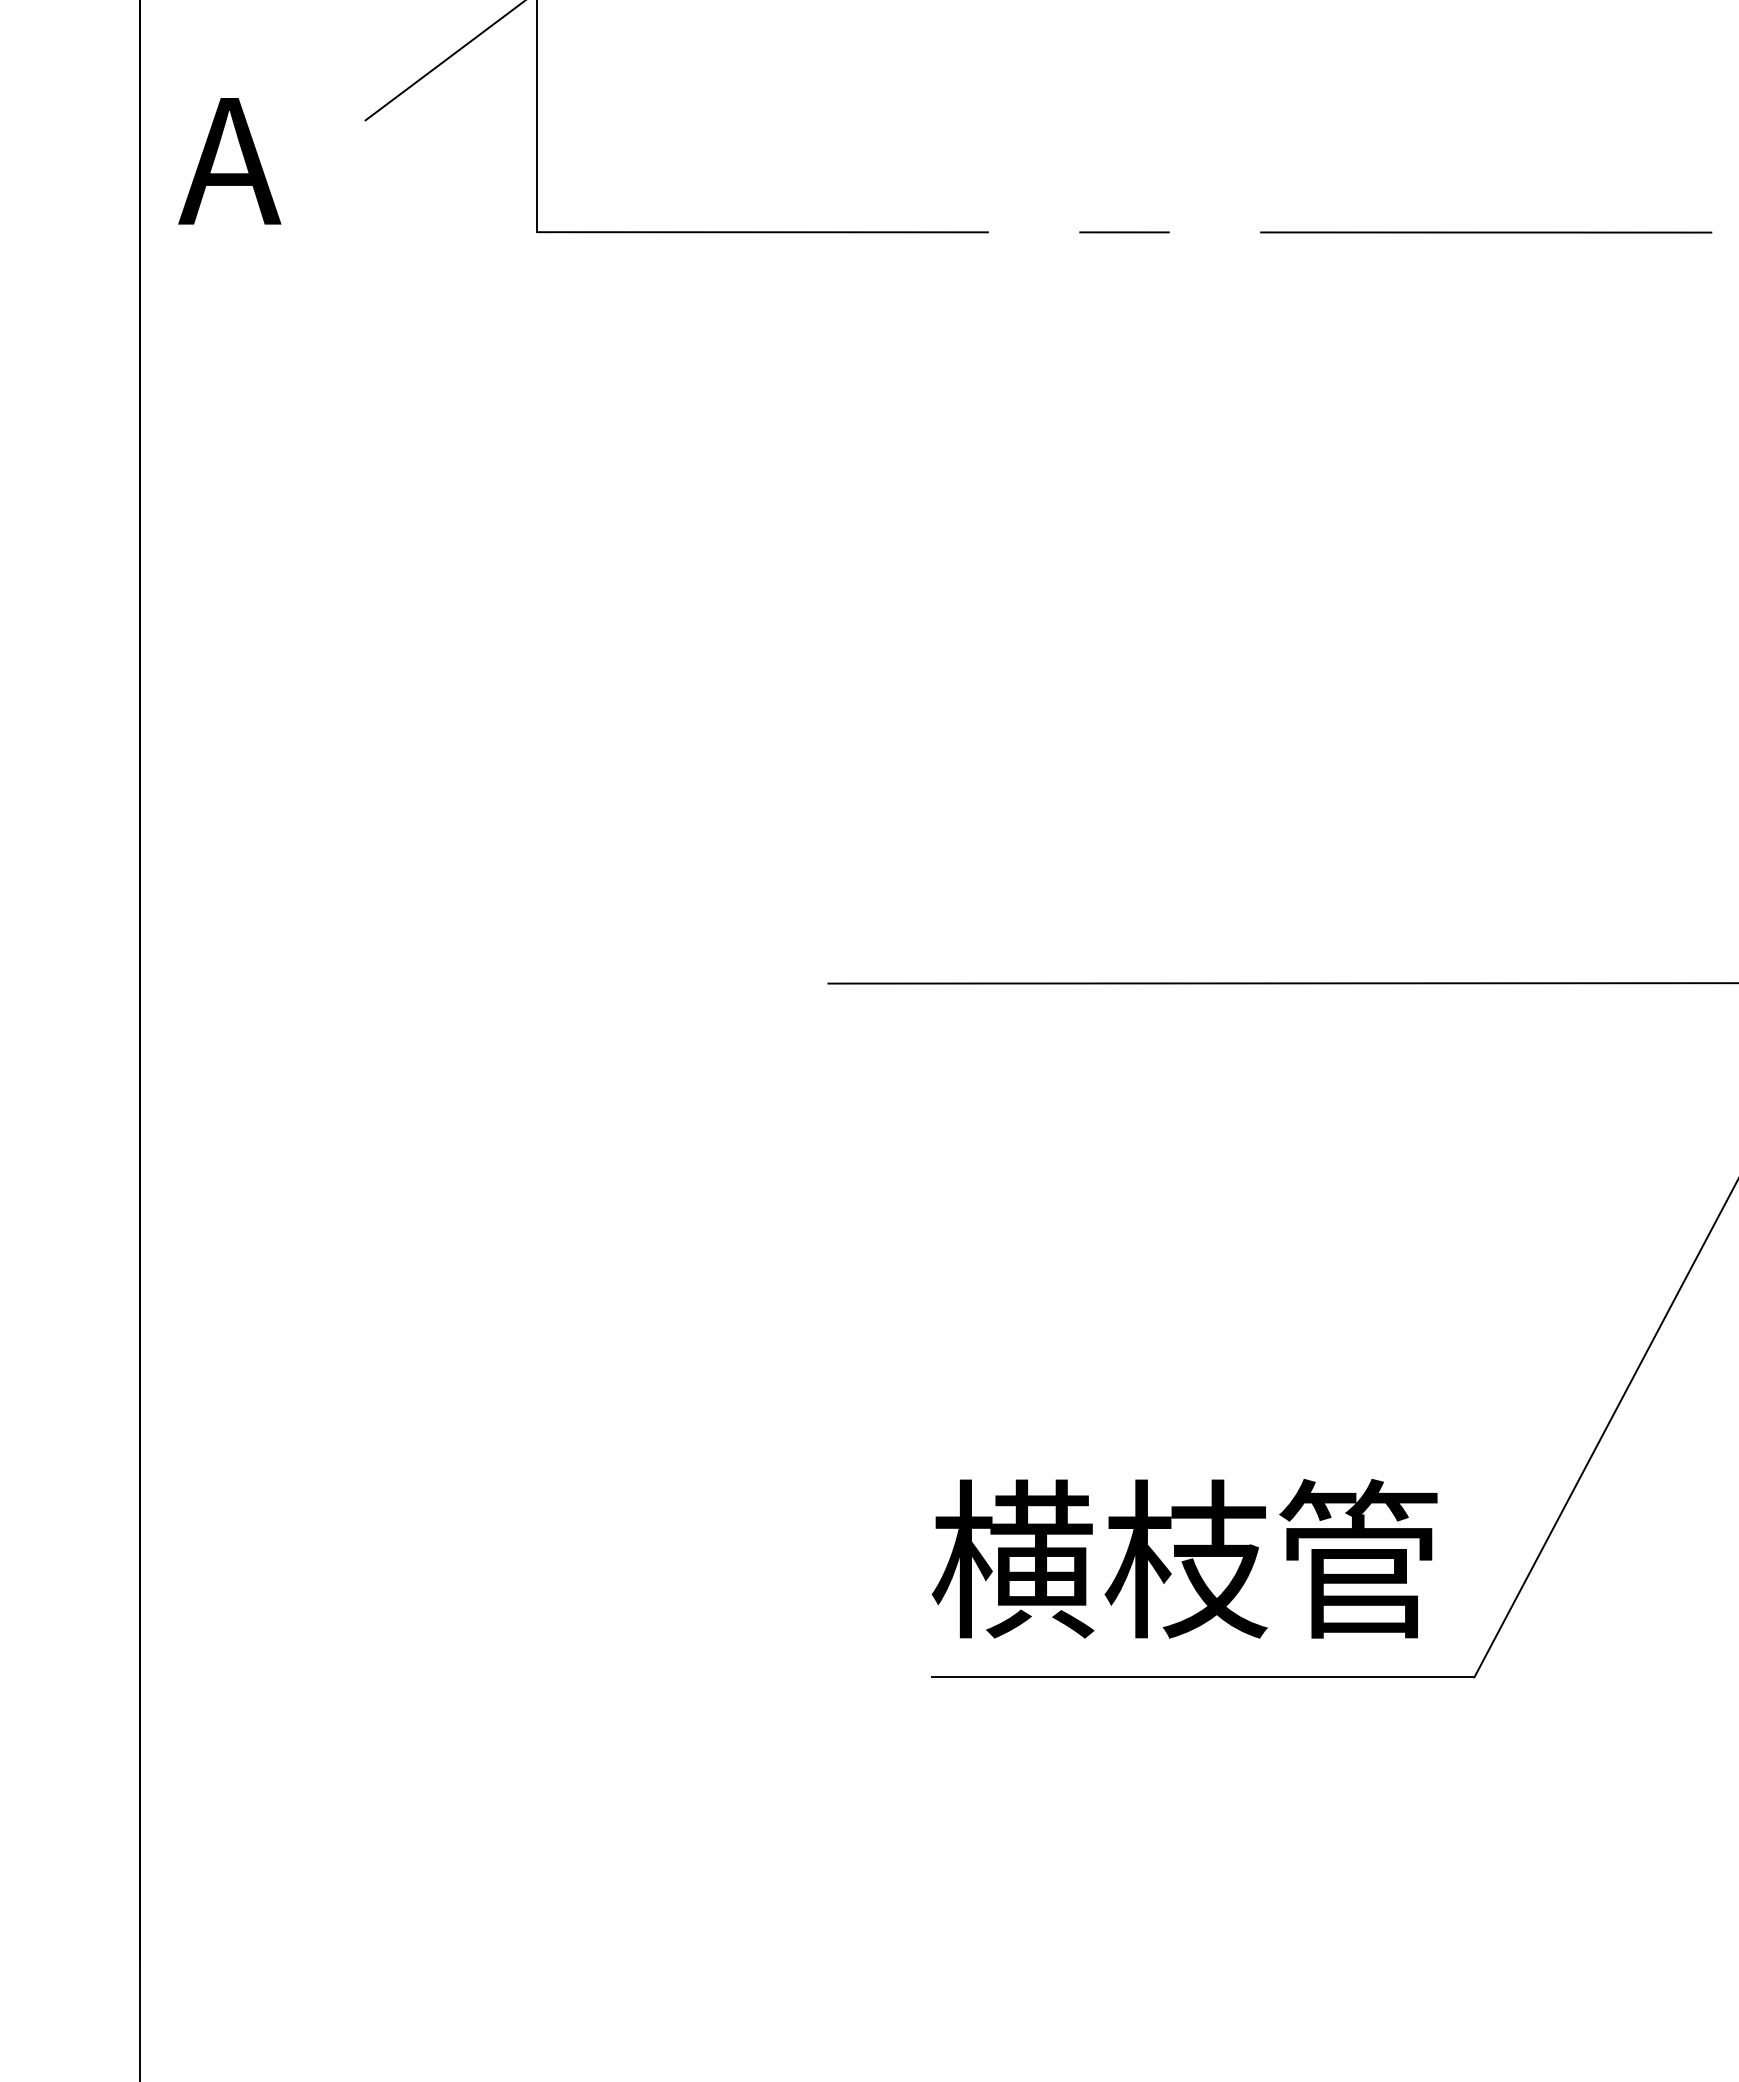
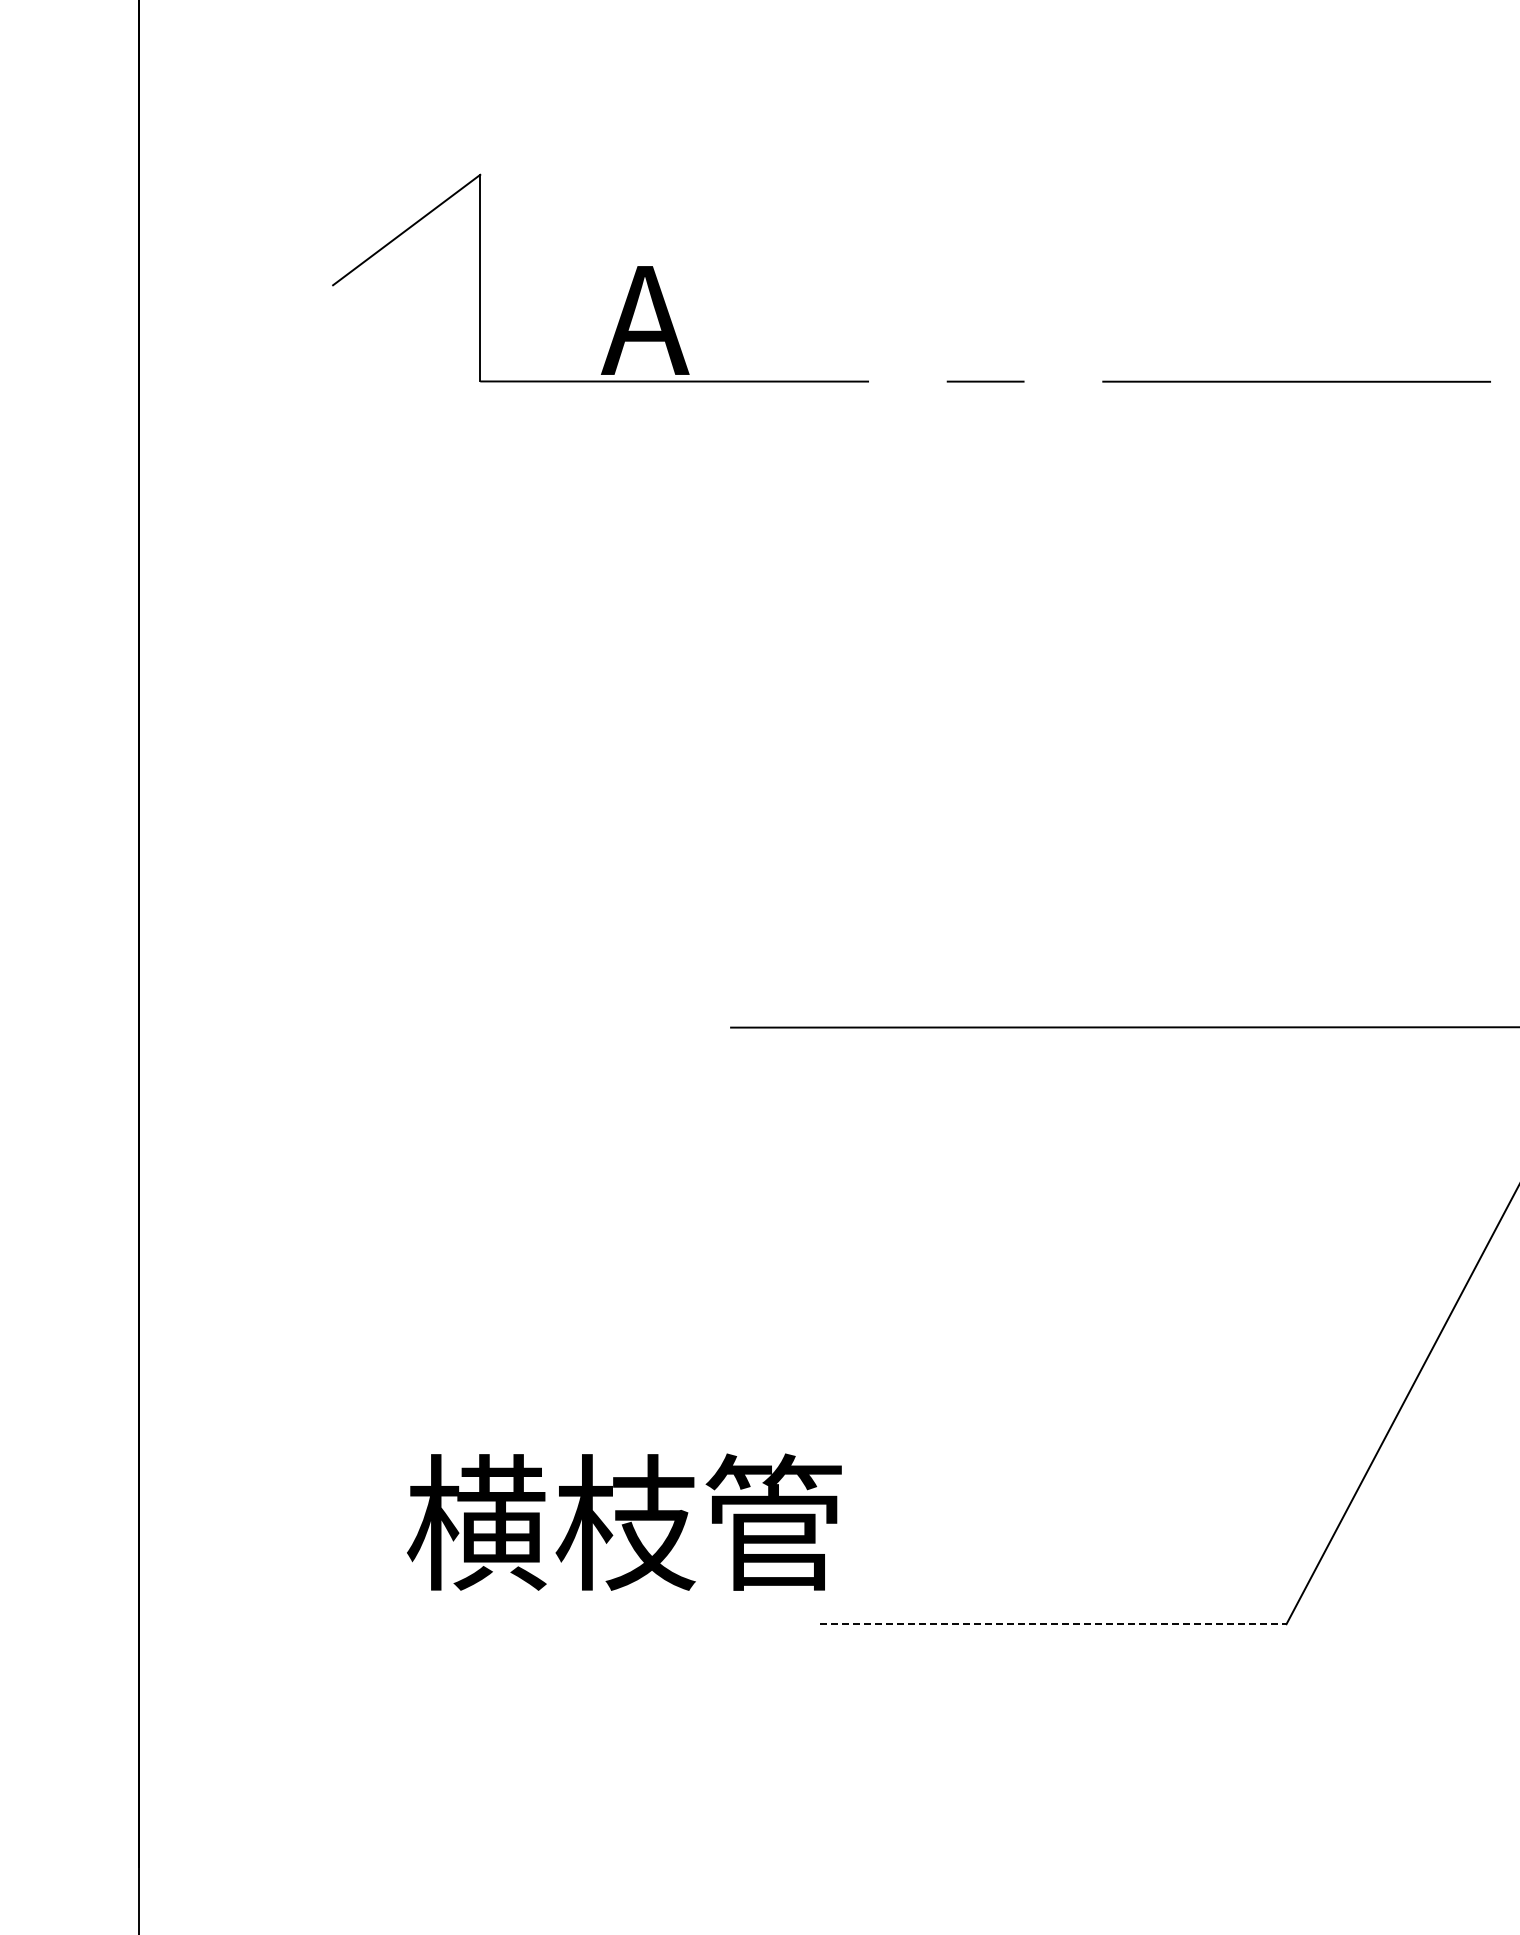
text: (230, 161) -> (645, 320), moved
text: (1184, 1557) -> (624, 1521), moved
line: (1203, 1677) -> (1053, 1624), solid -> dashed

